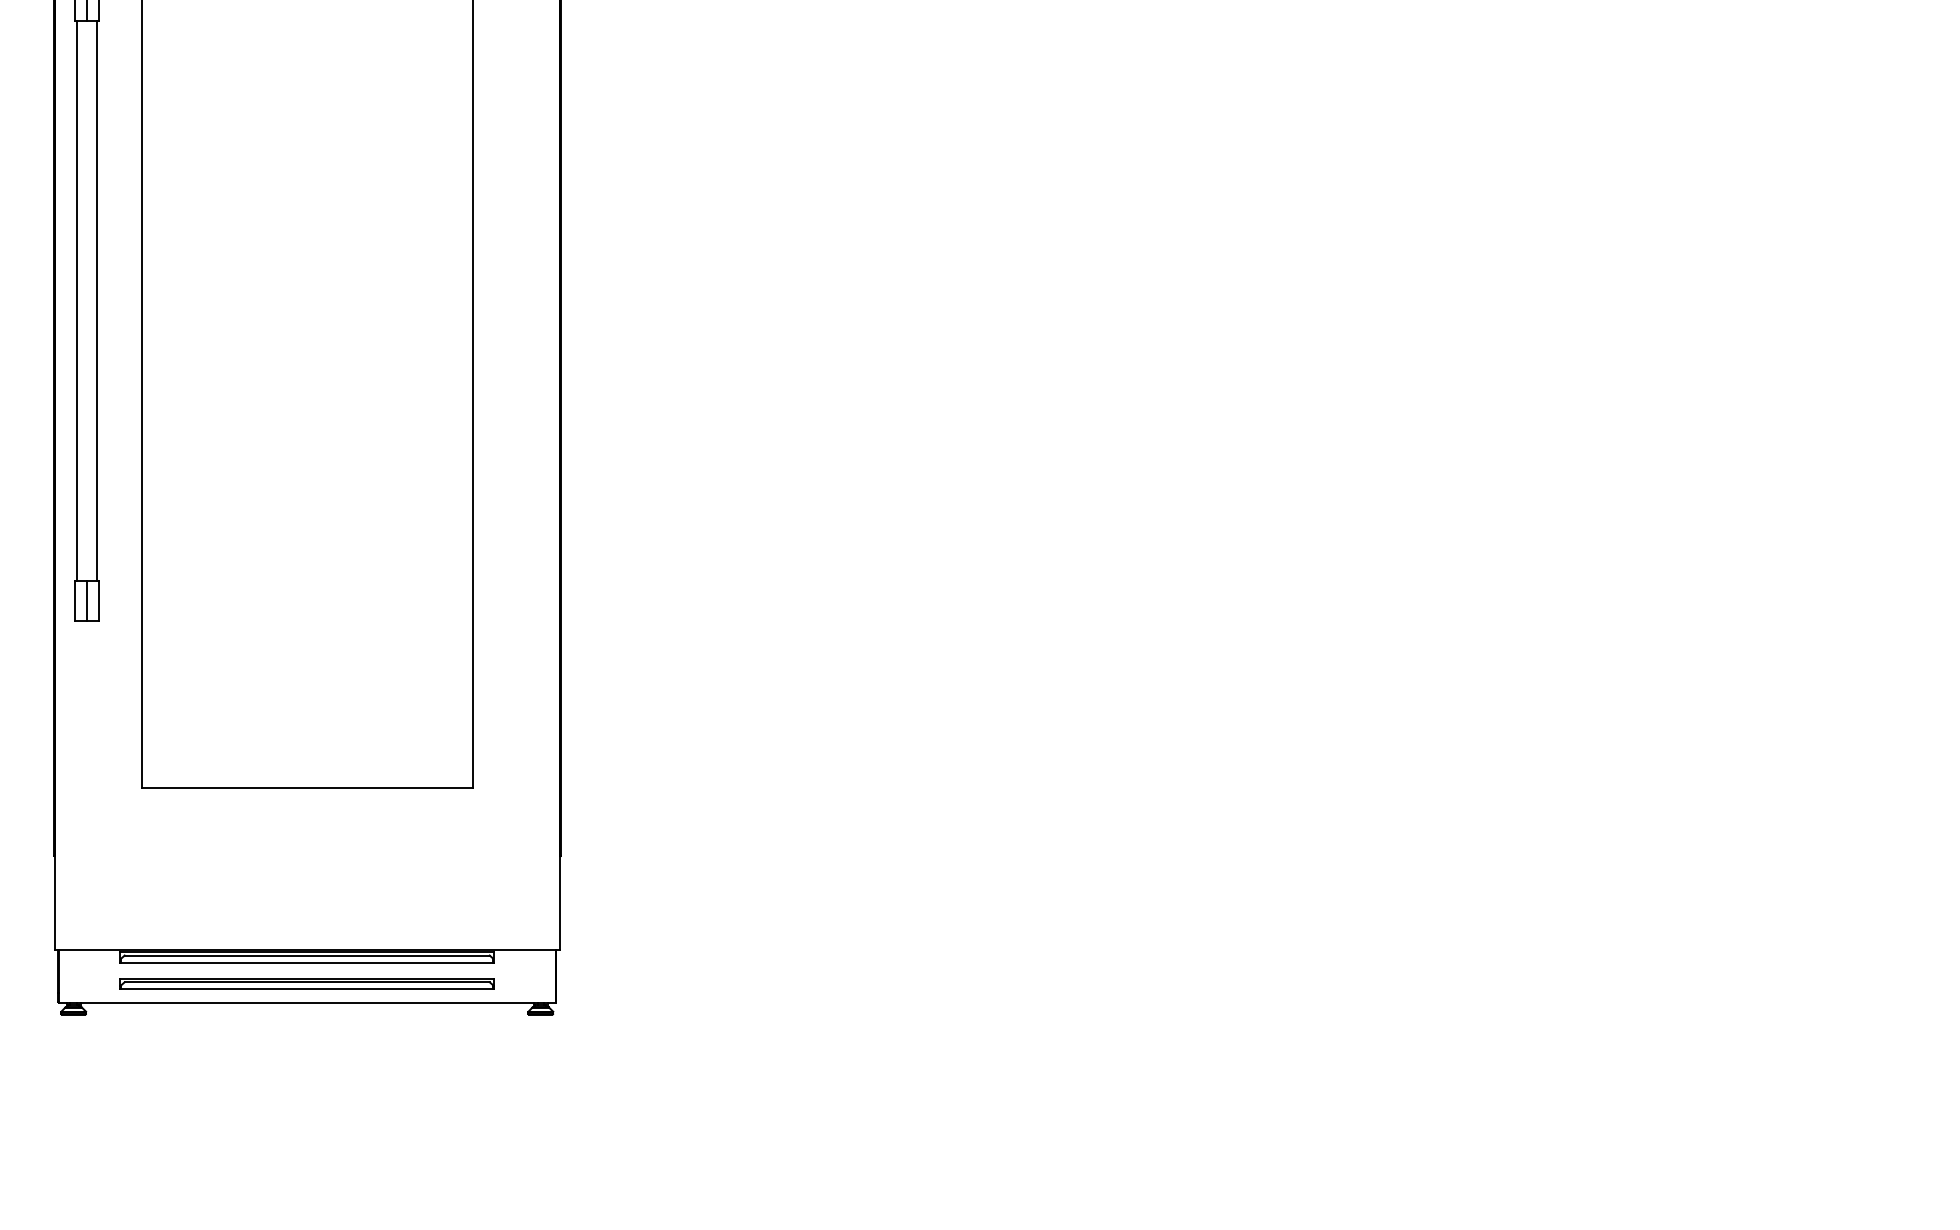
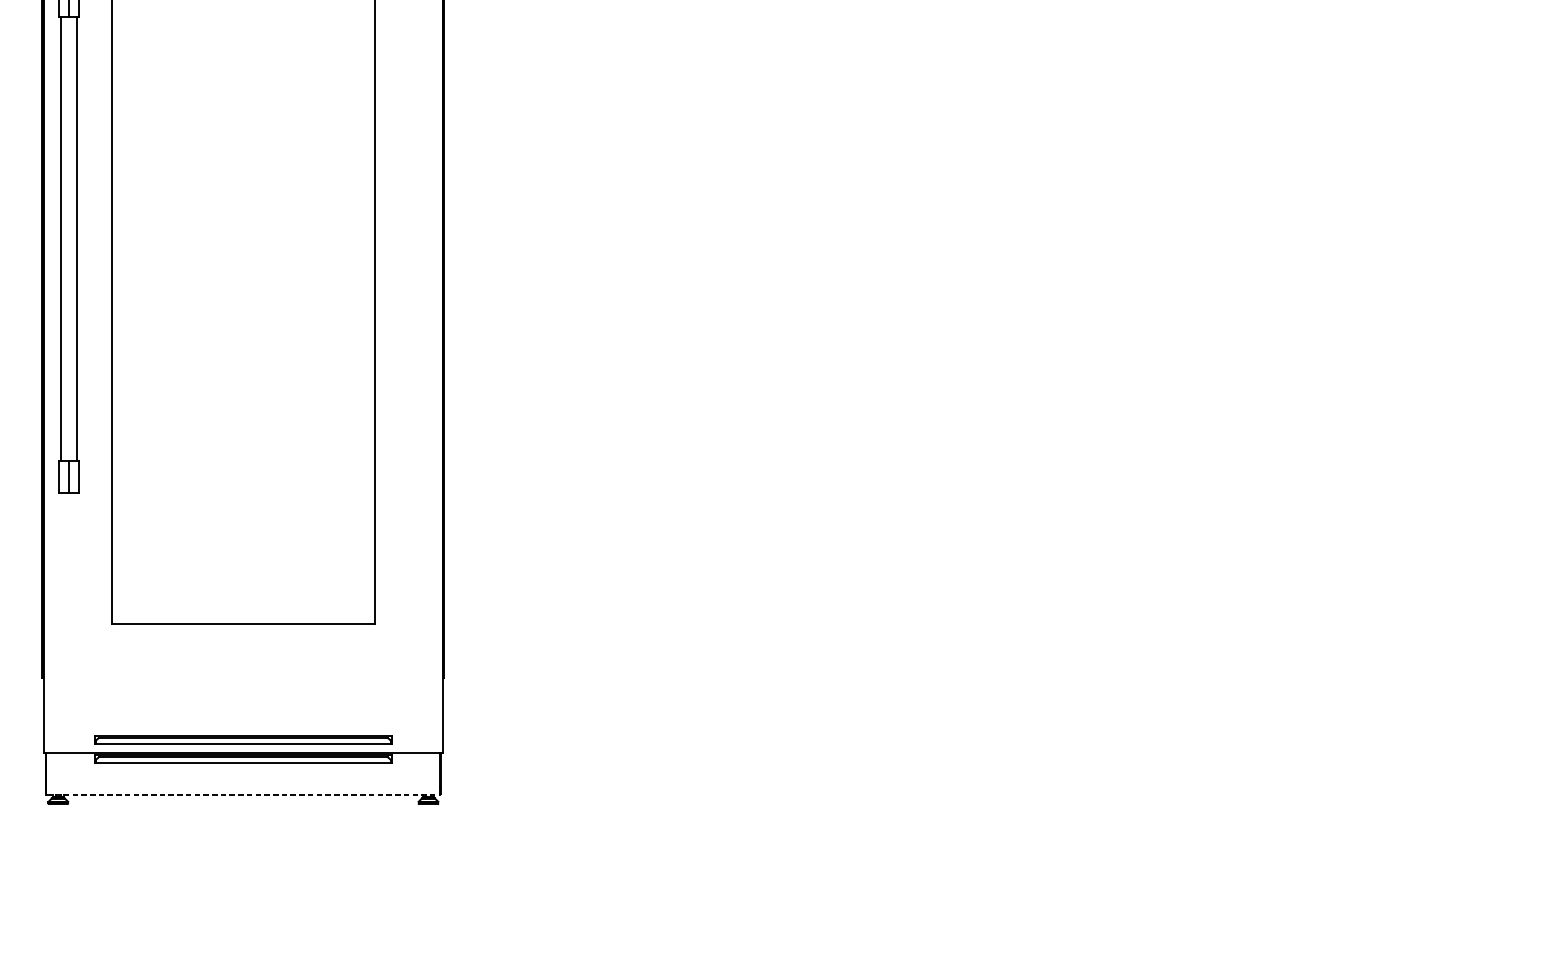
part: (306, 983) -> (242, 739), moved
line: (307, 1002) -> (243, 794), solid -> dashed

